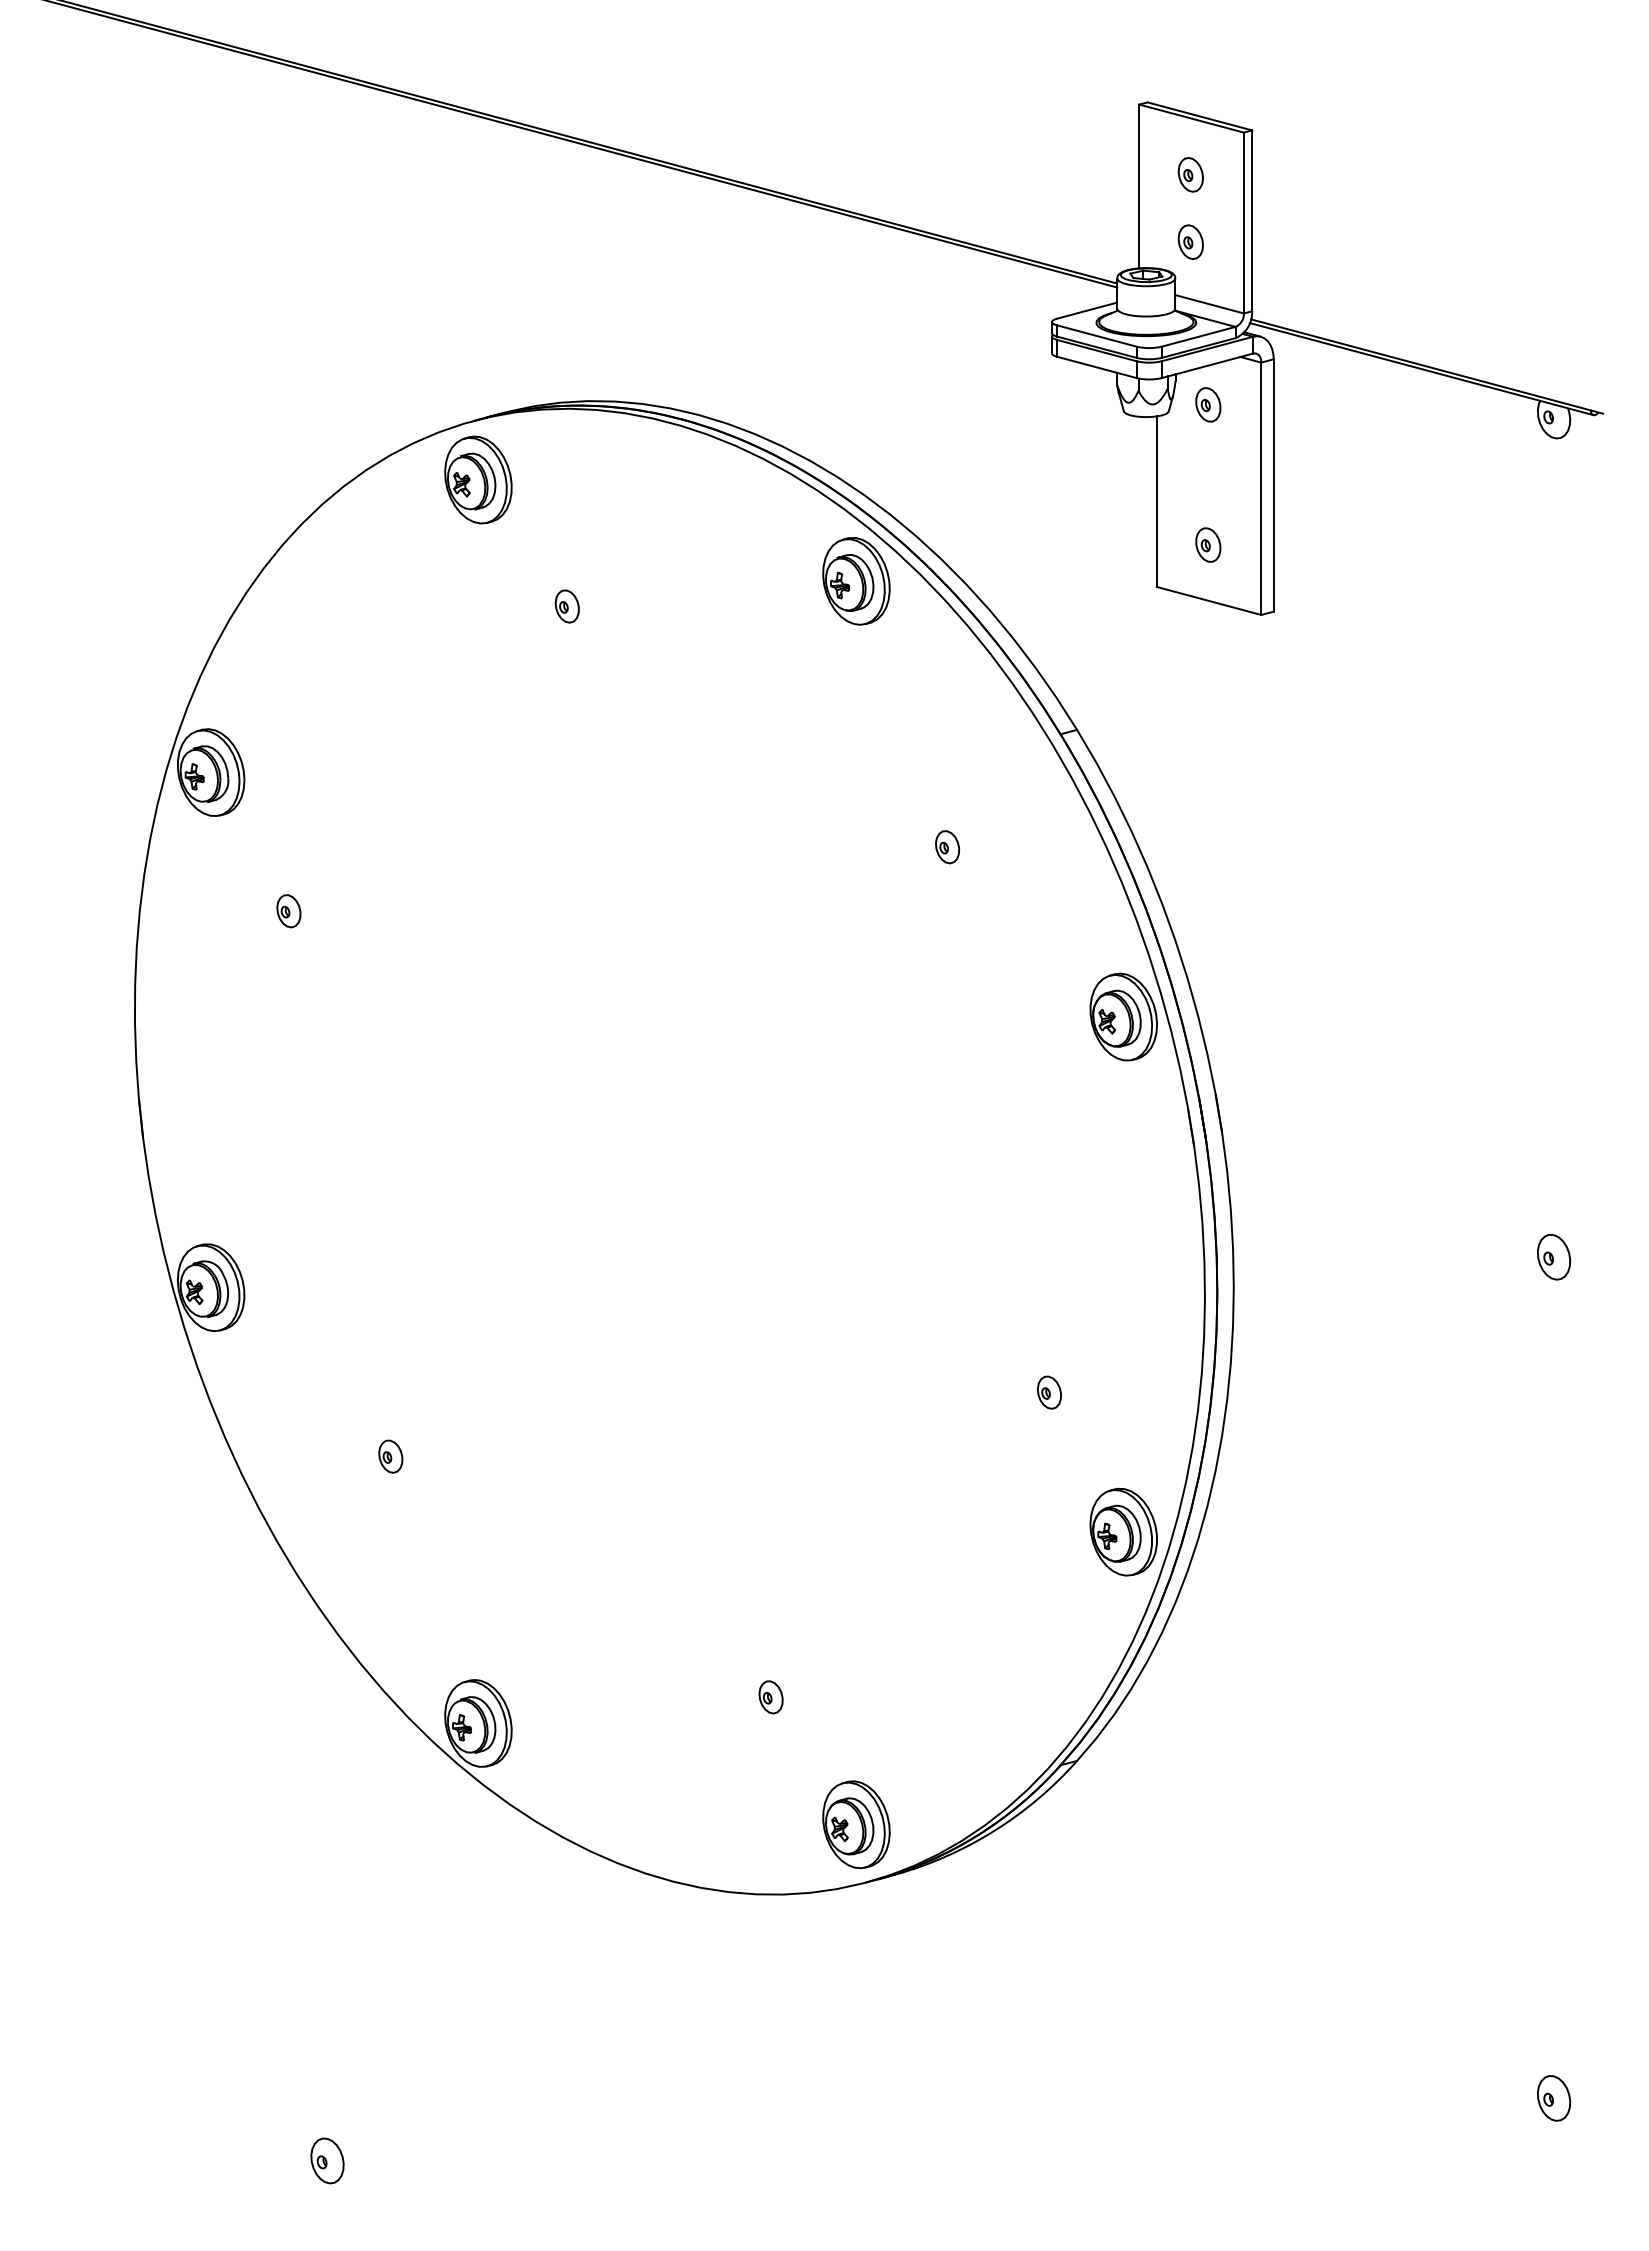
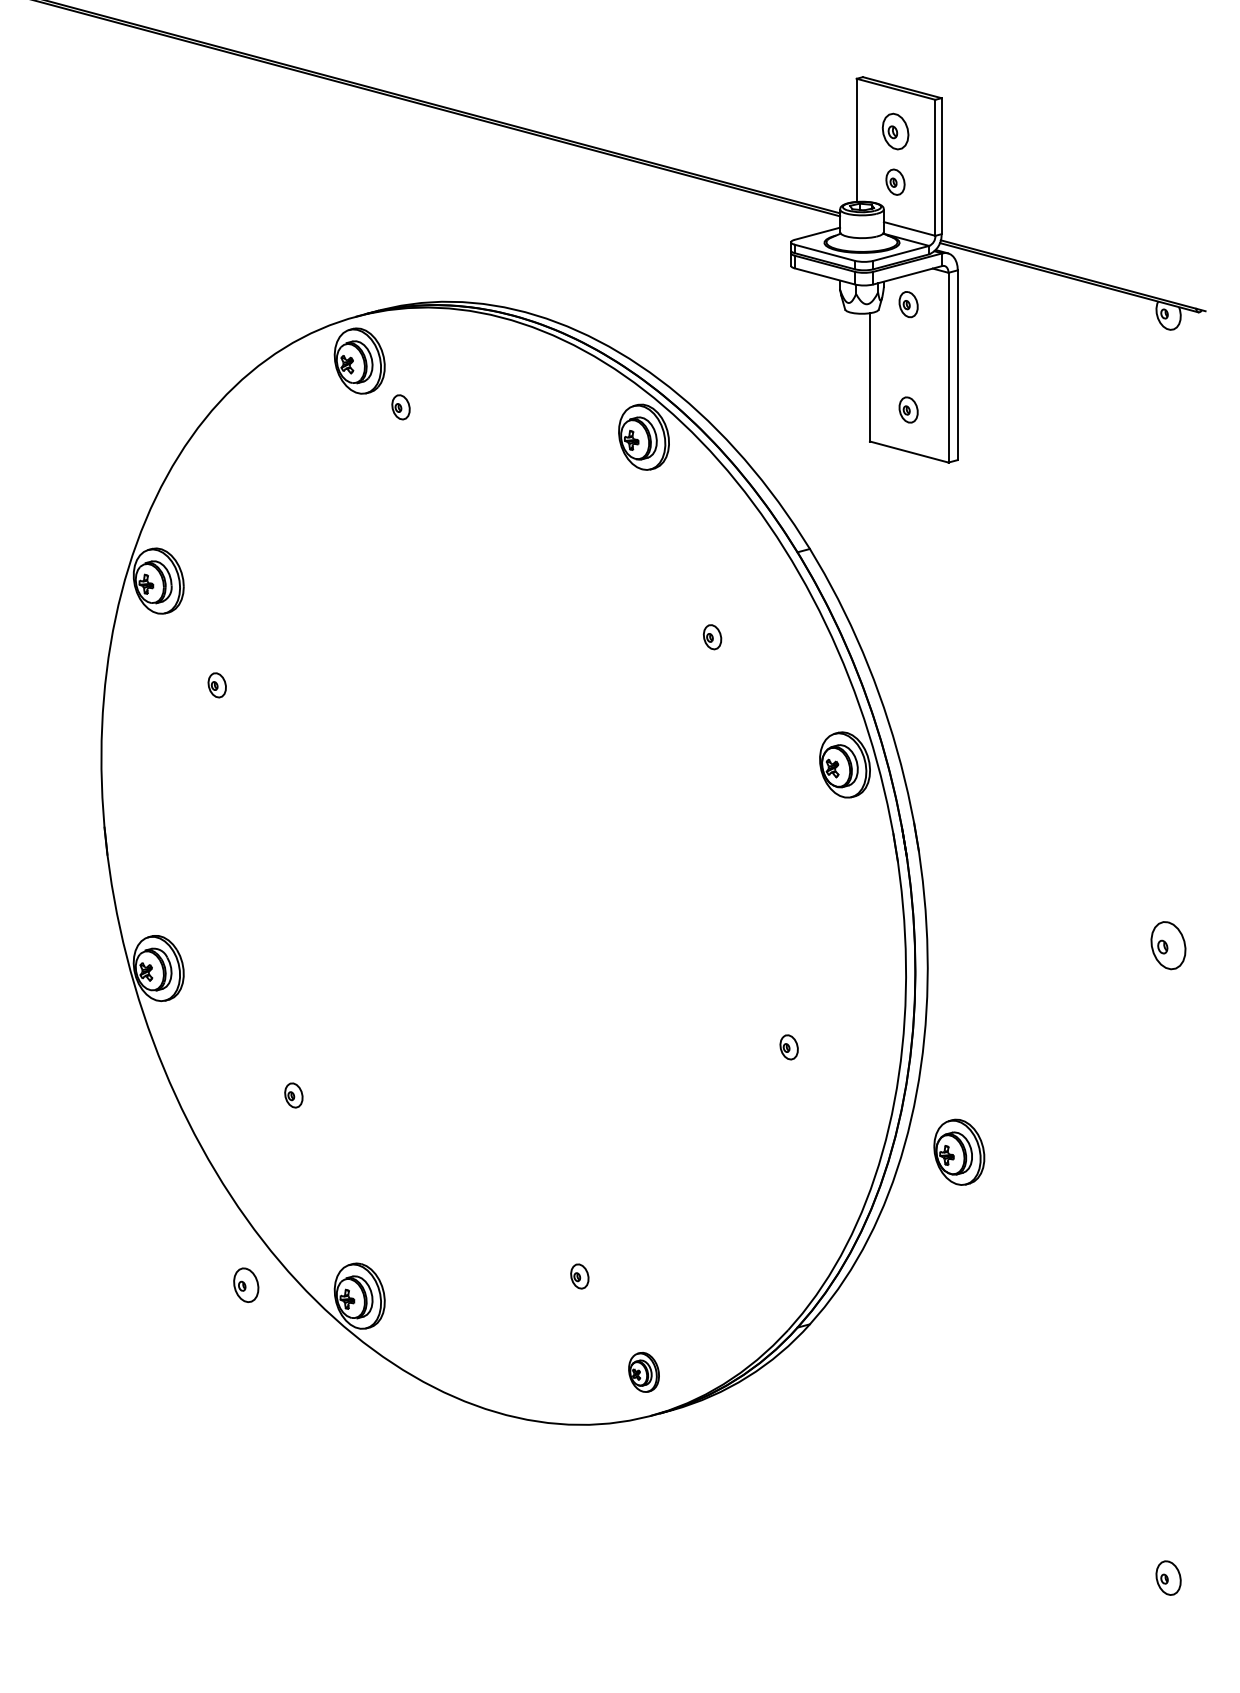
part: (1190, 174) -> (895, 131), size x1.4
part: (566, 606) -> (400, 407), moved
part: (1554, 1256) -> (1168, 945), size x1.4
part: (1123, 1531) -> (959, 1151), moved
part: (856, 1824) -> (644, 1372), size x0.6
part: (327, 2160) -> (246, 1284), moved

